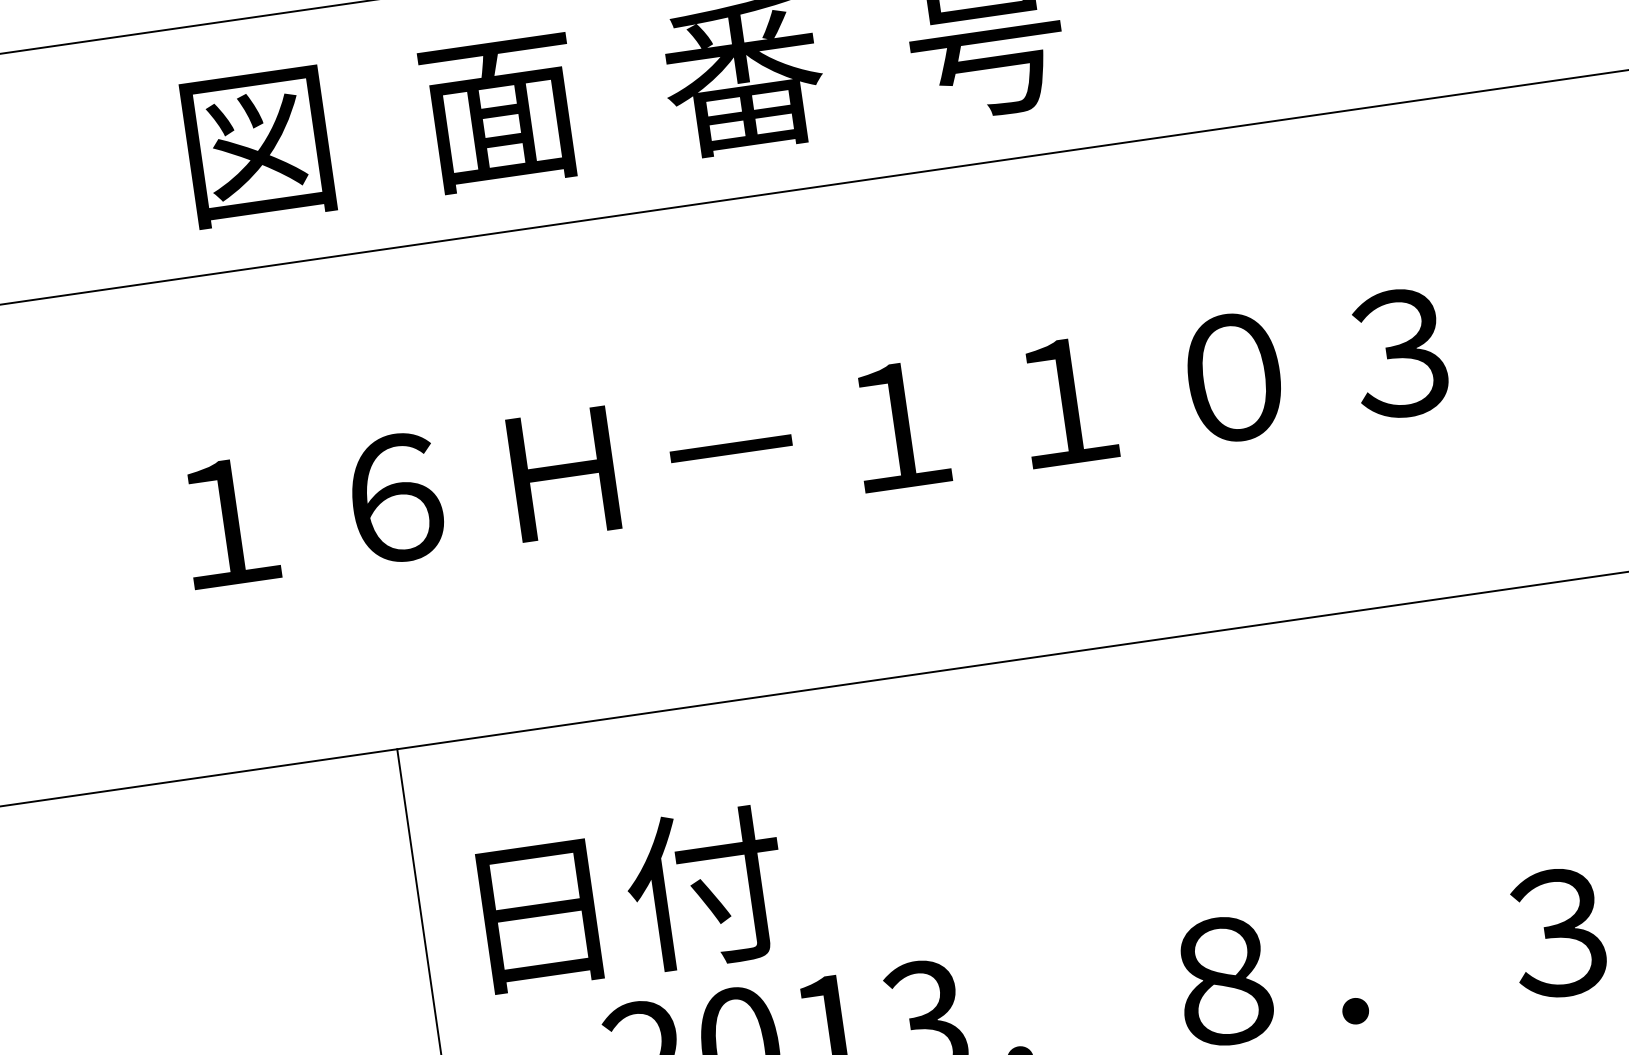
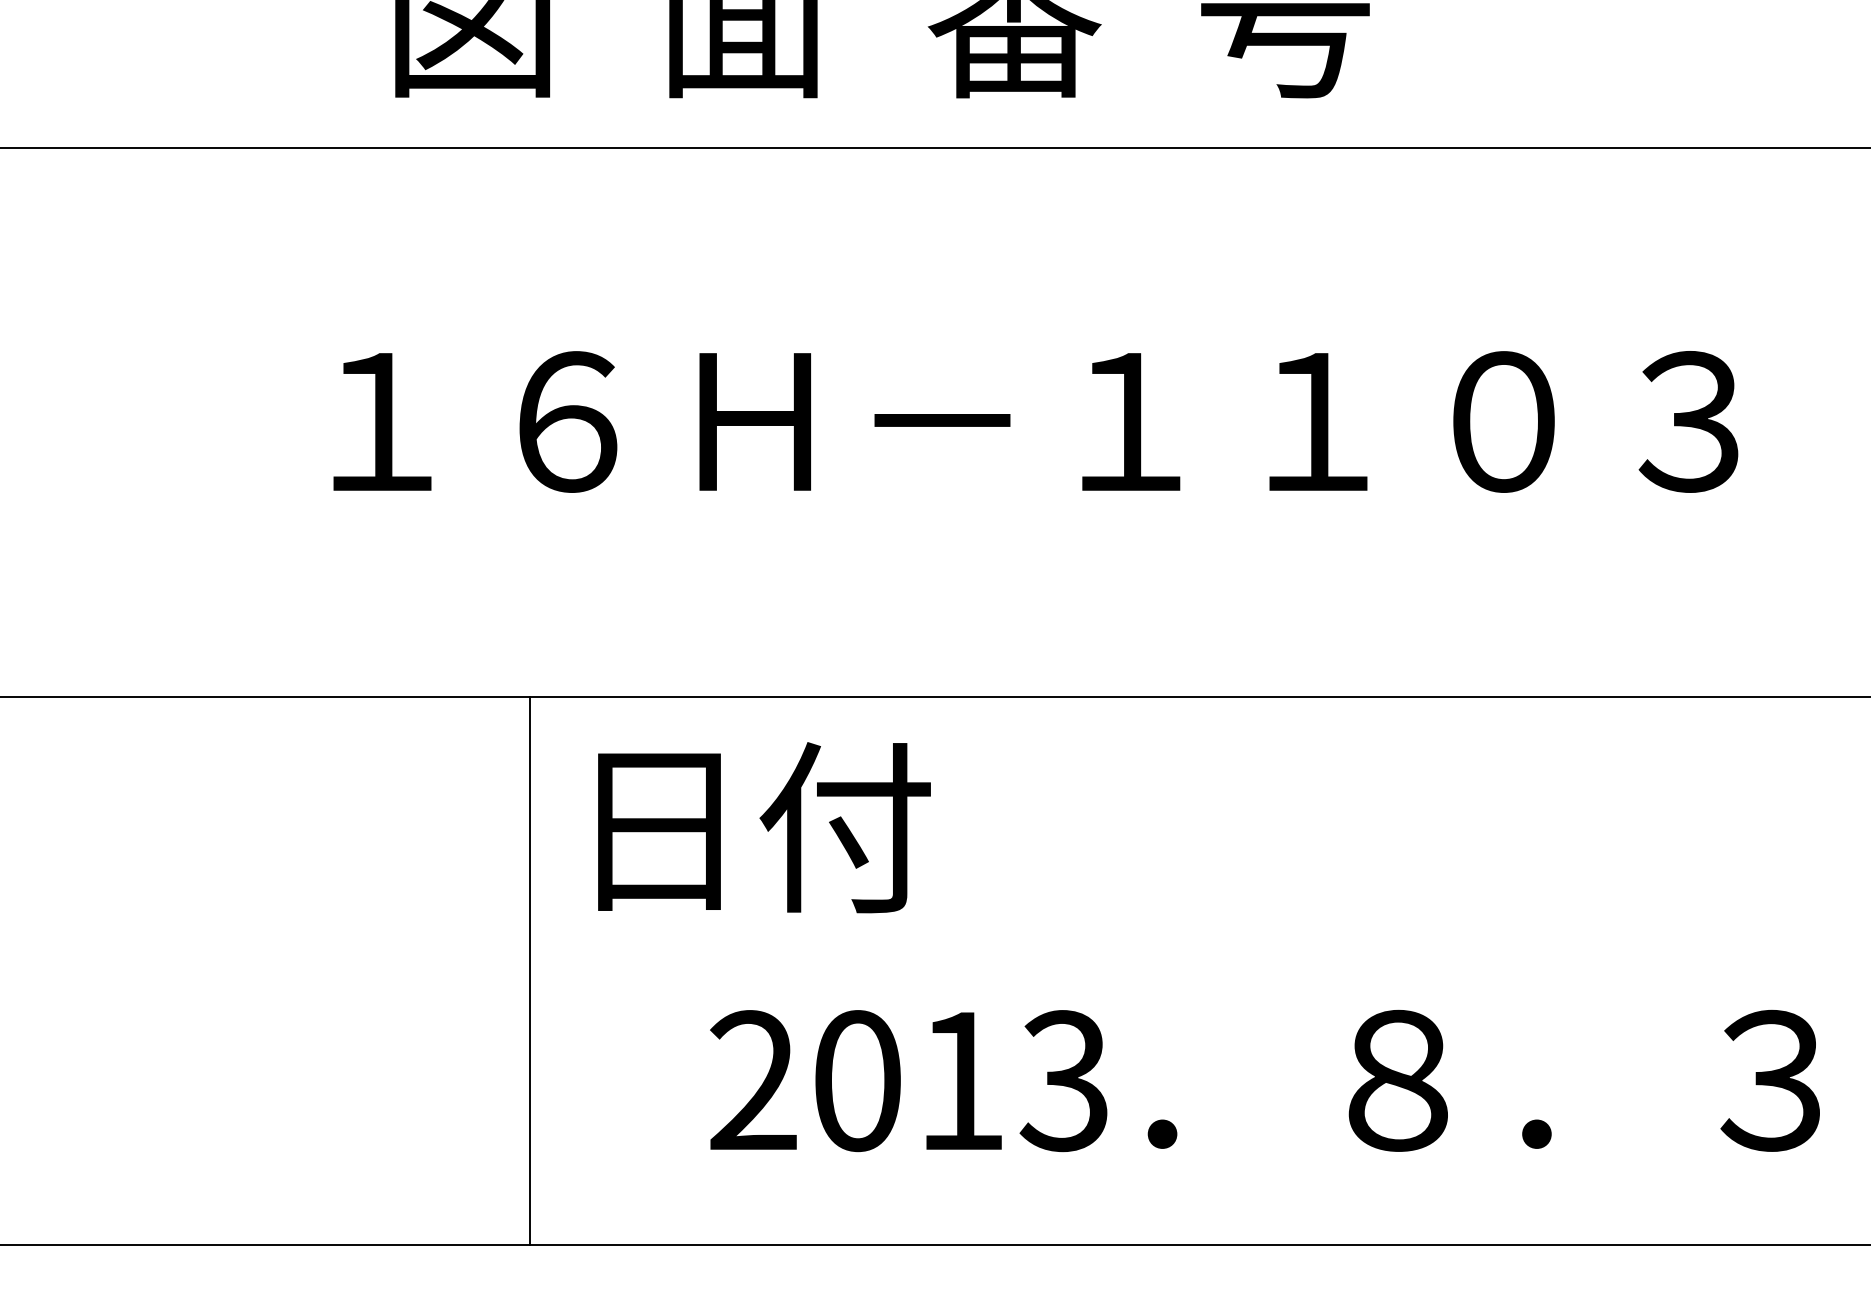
text: (633, 898) -> (764, 827), moved

